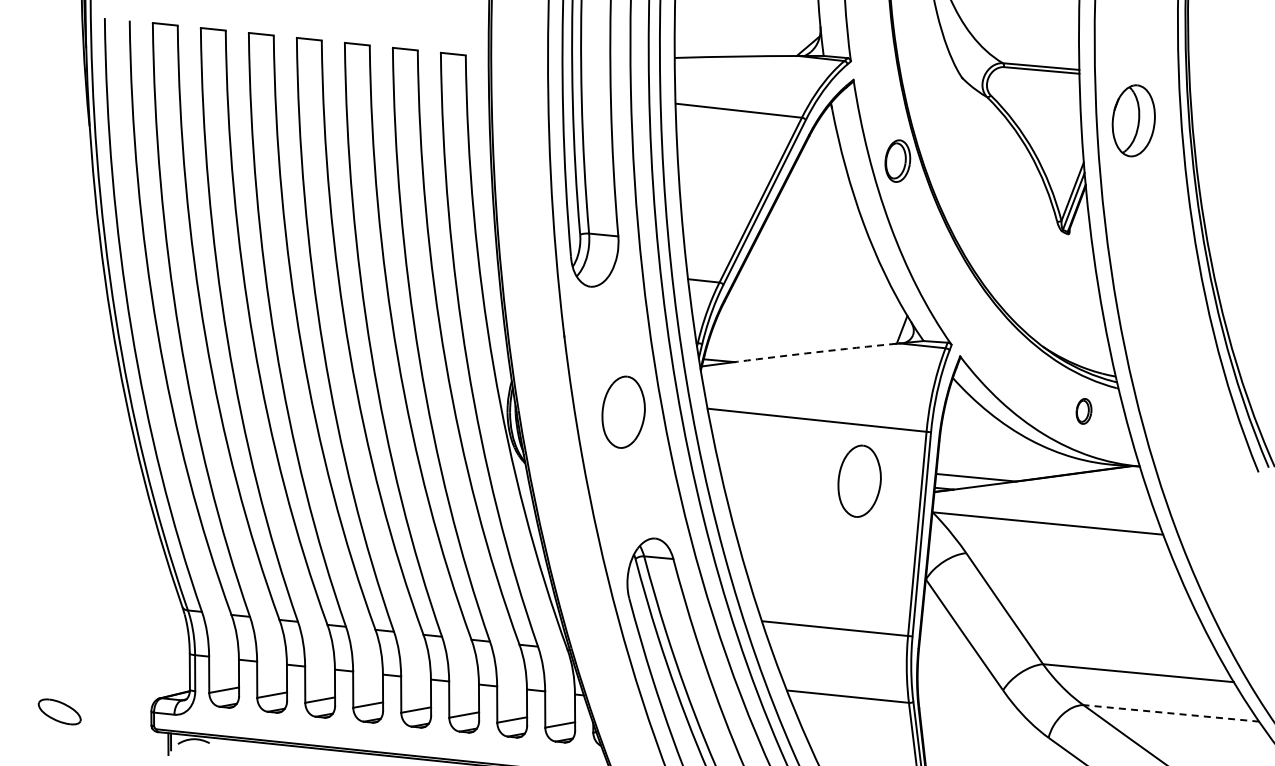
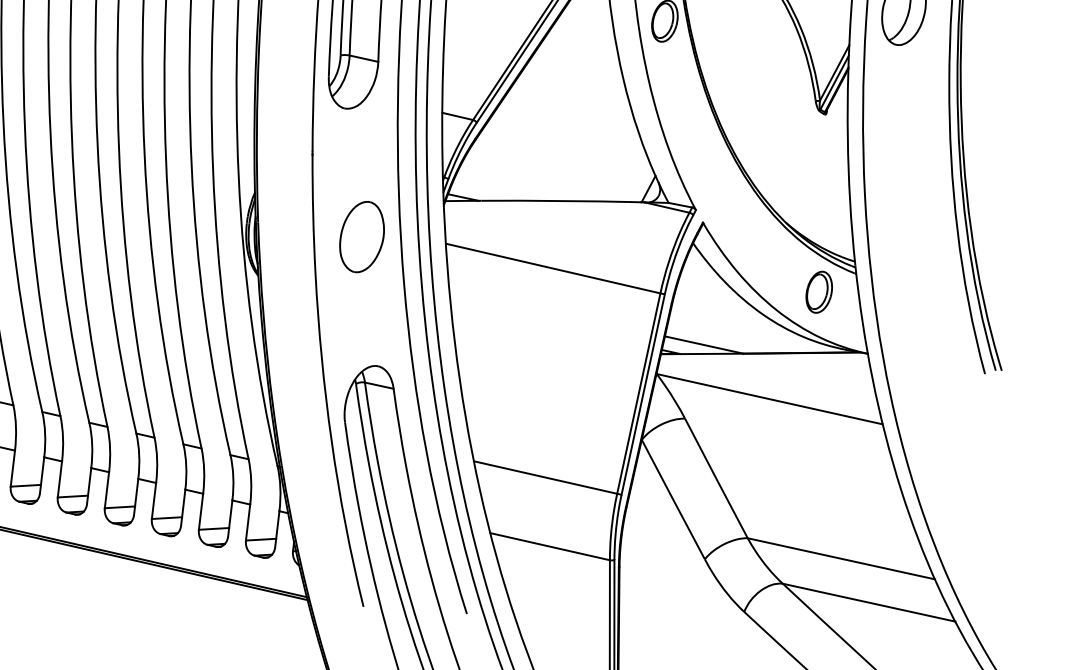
arc: (816, 352) -> (560, 201), dashed -> solid
part: (1083, 411) -> (818, 292), size x1.67
part: (859, 480) -> (587, 333), removed
line: (1170, 713) -> (868, 602), dashed -> solid

